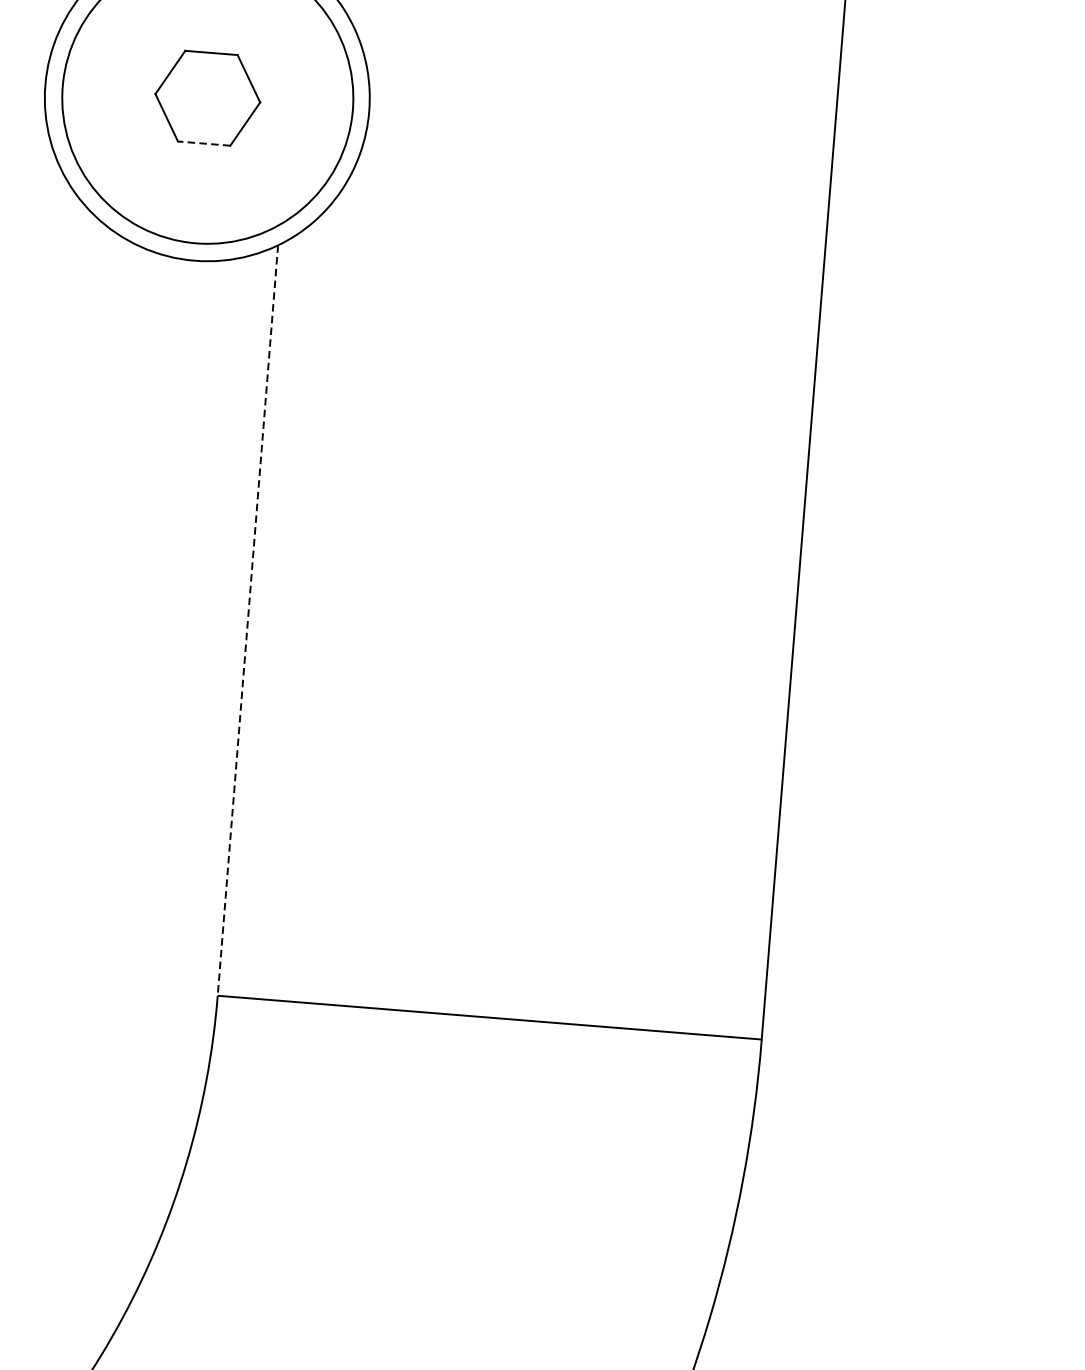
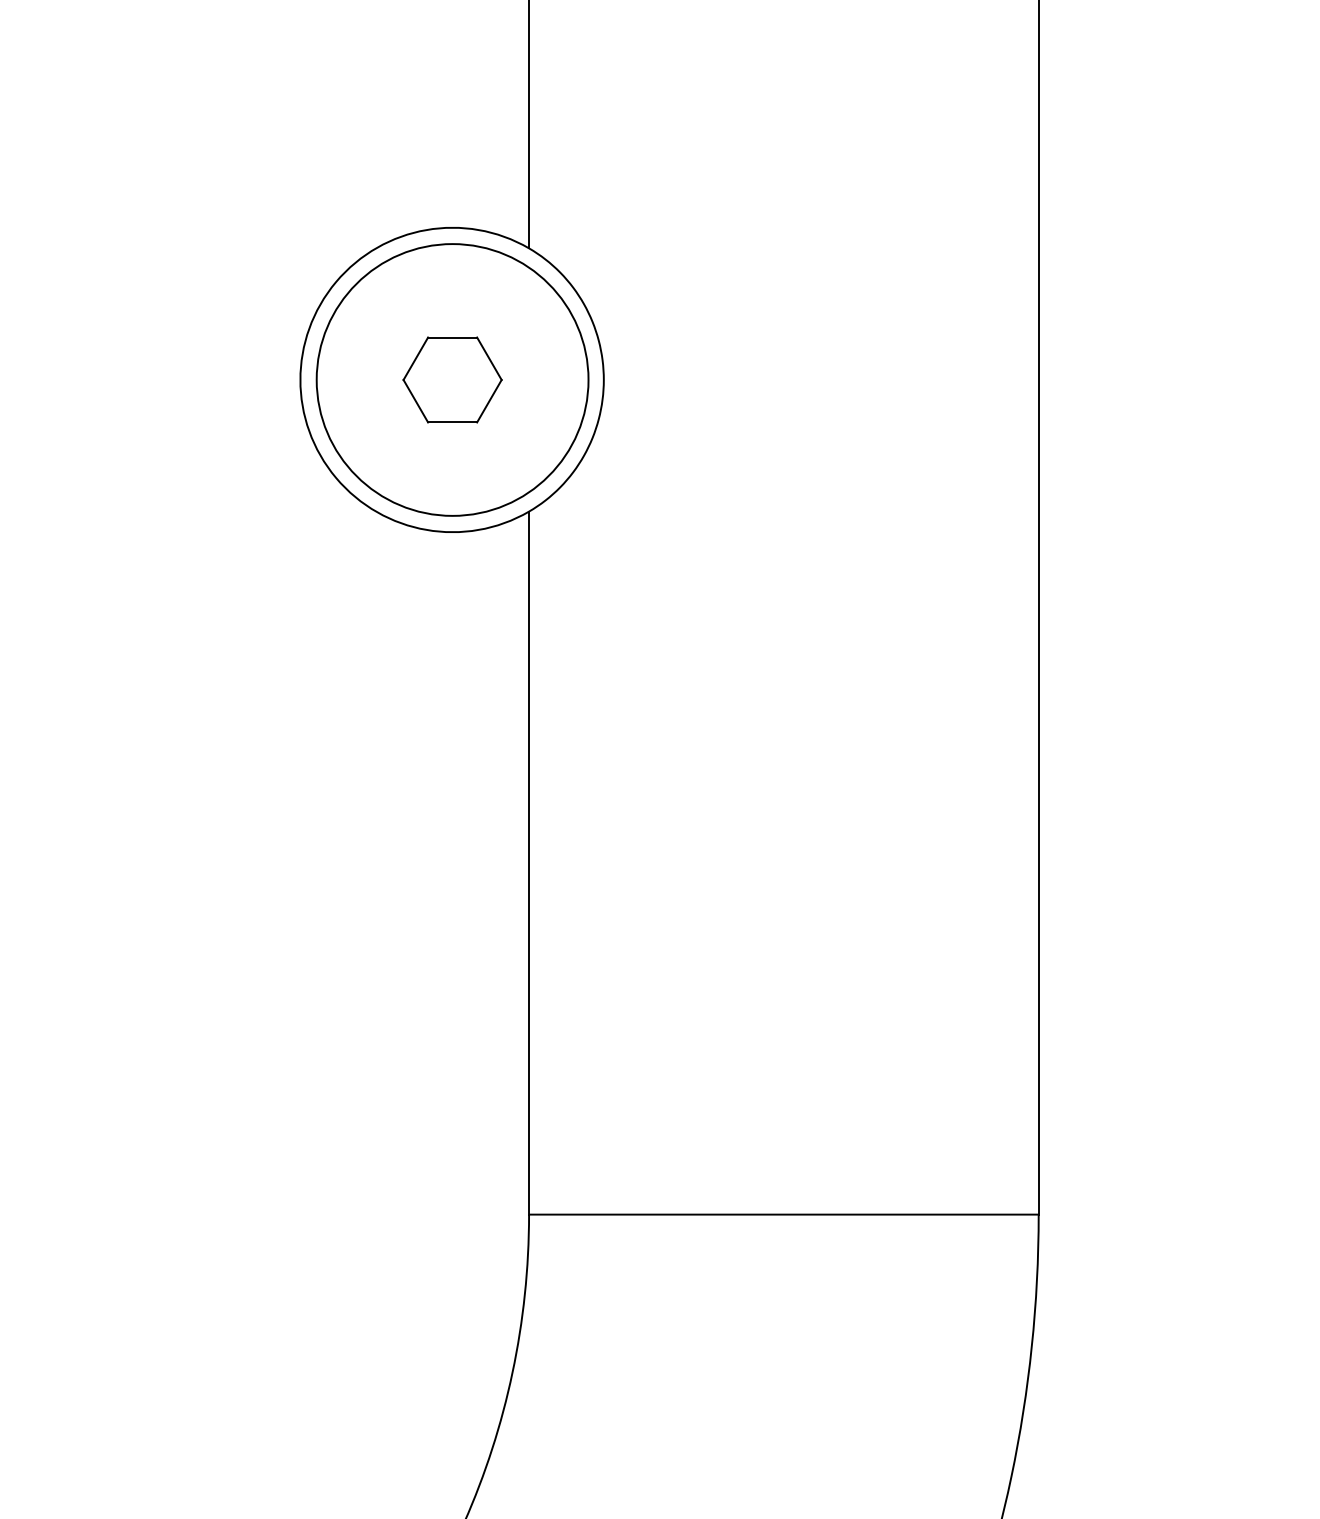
line: (204, 143) -> (452, 422), dashed -> solid
line: (248, 621) -> (529, 863), dashed -> solid

